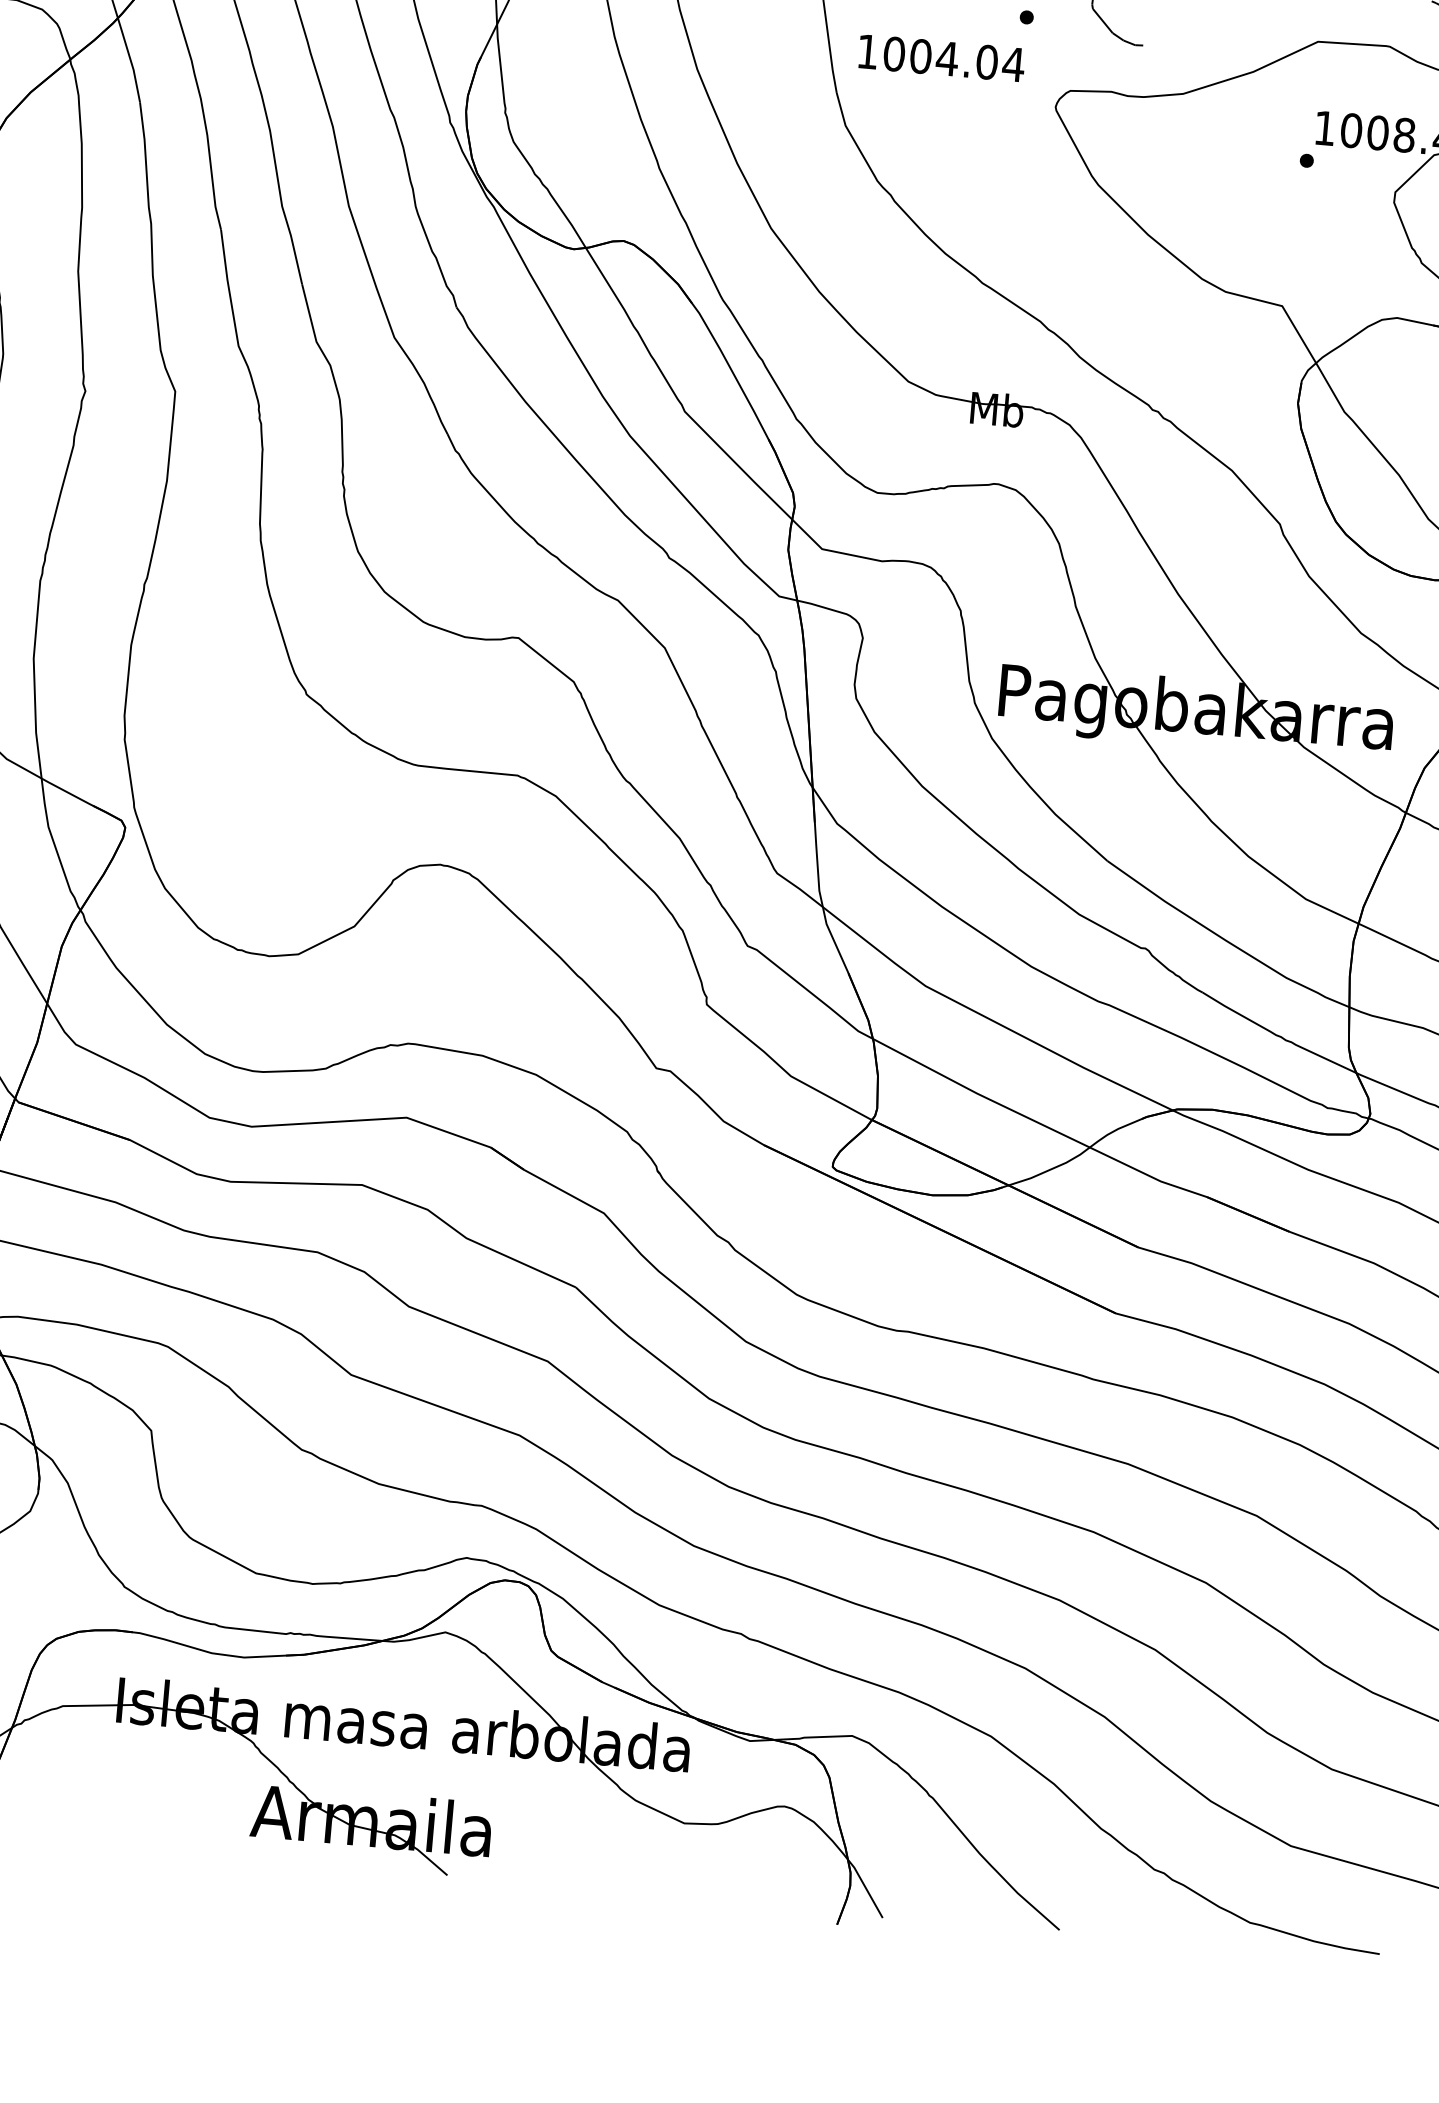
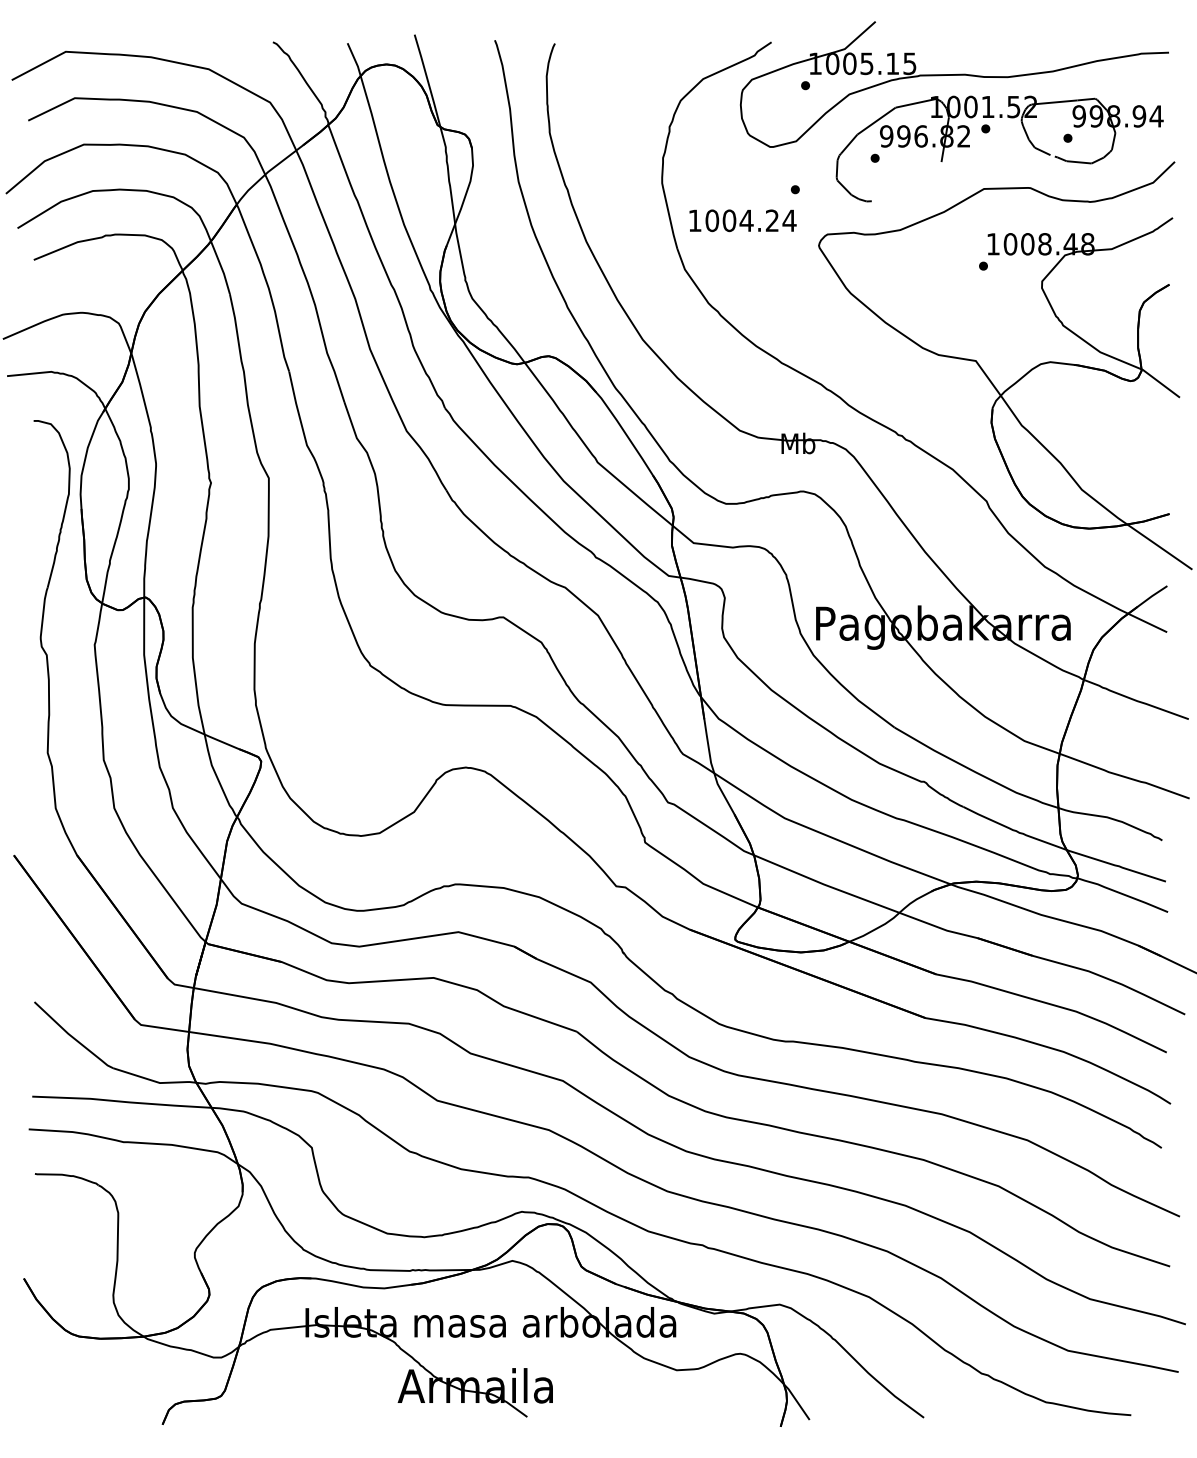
text: (987, 61) -> (772, 220), 1004.04 -> 1004.24

